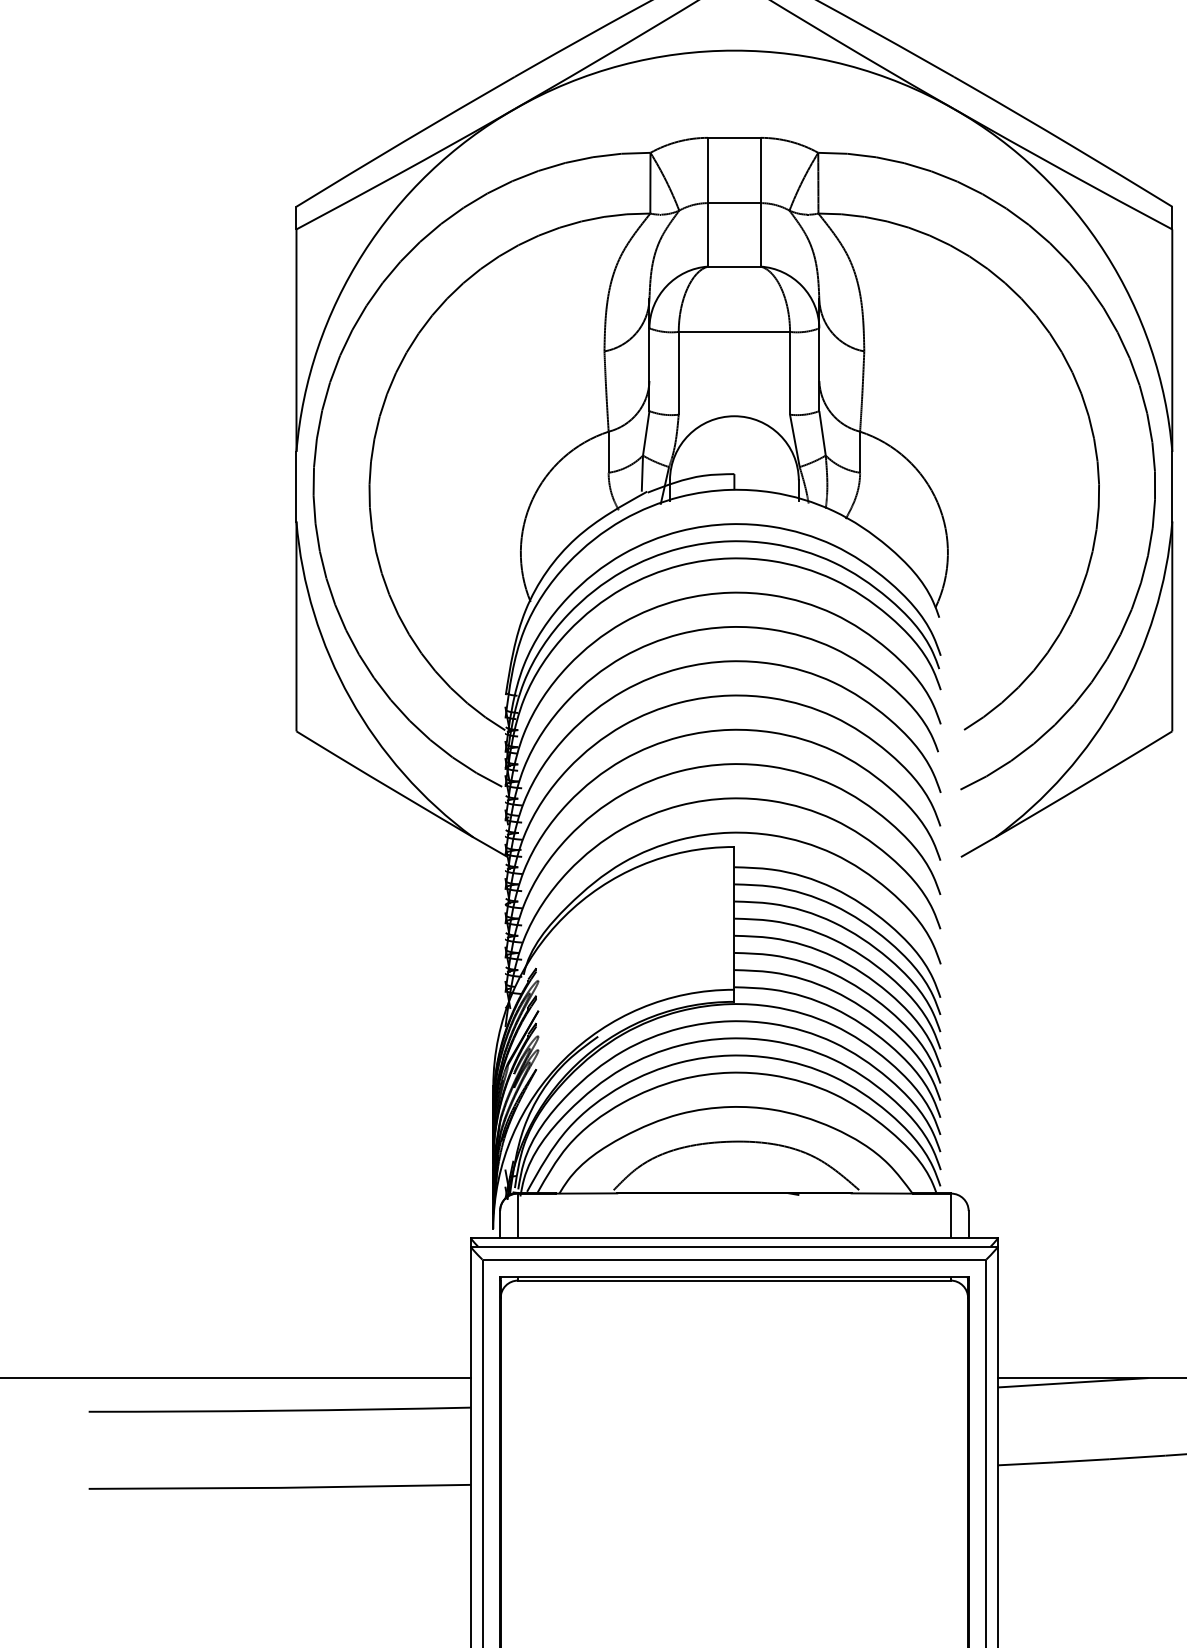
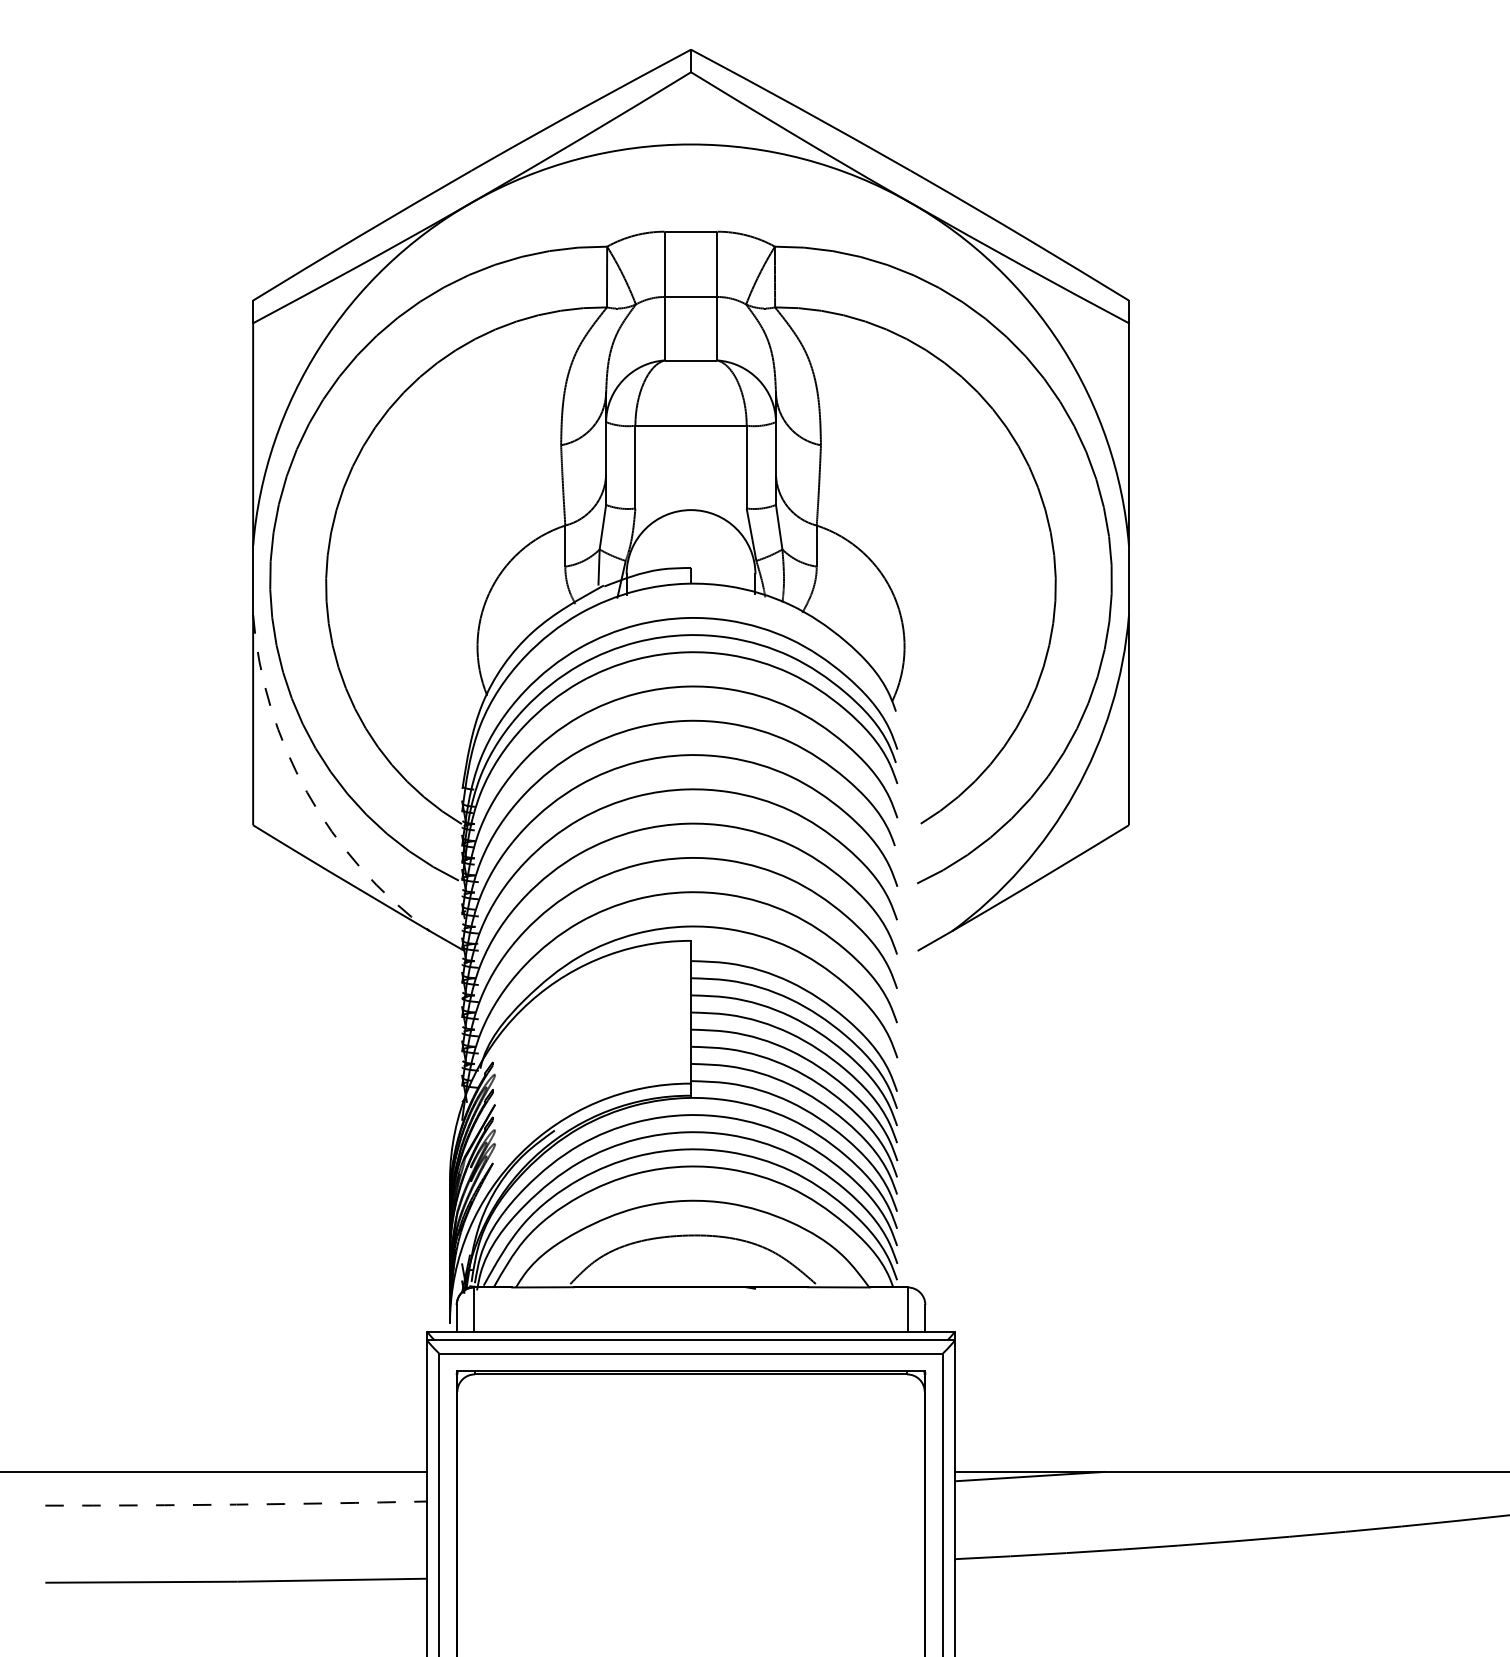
arc: (350, 698) -> (307, 792), solid -> dashed
arc: (279, 1410) -> (236, 1504), solid -> dashed

